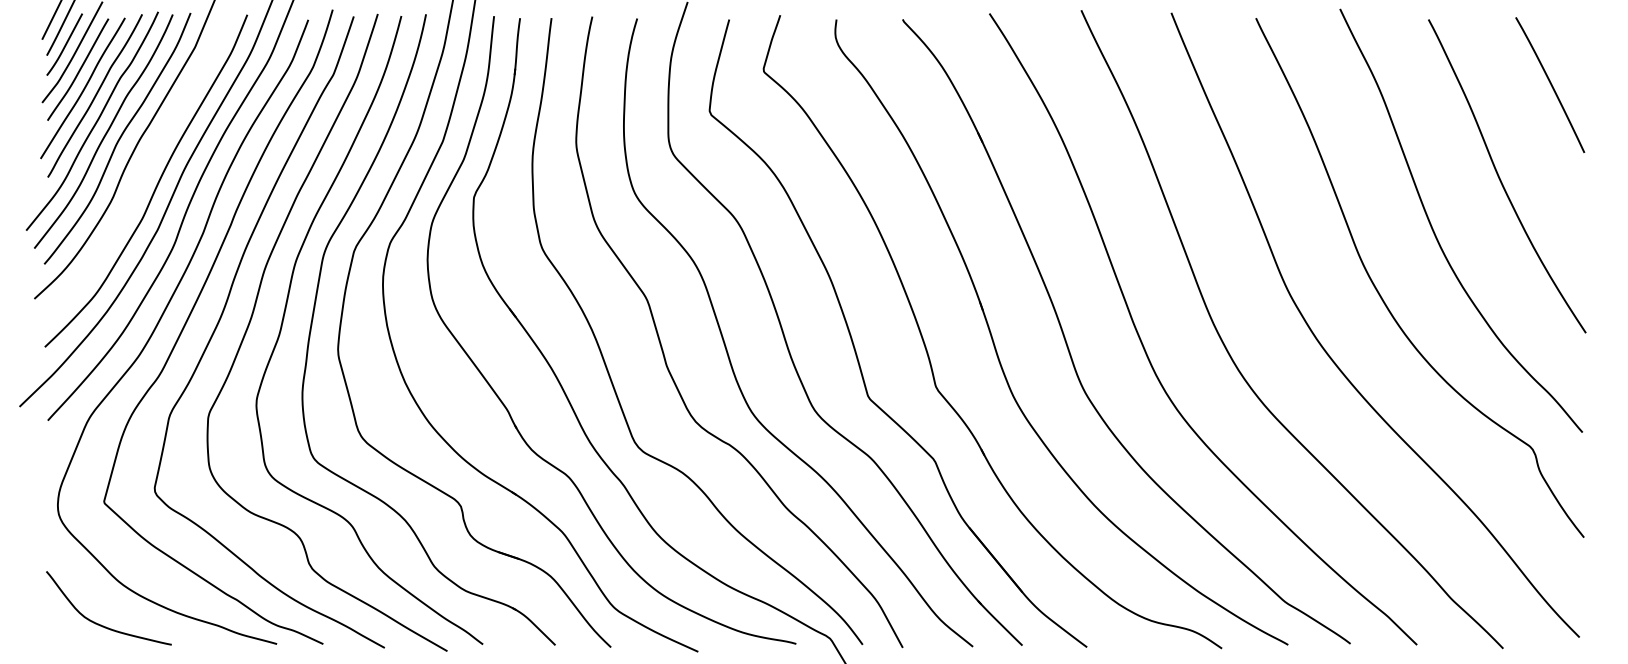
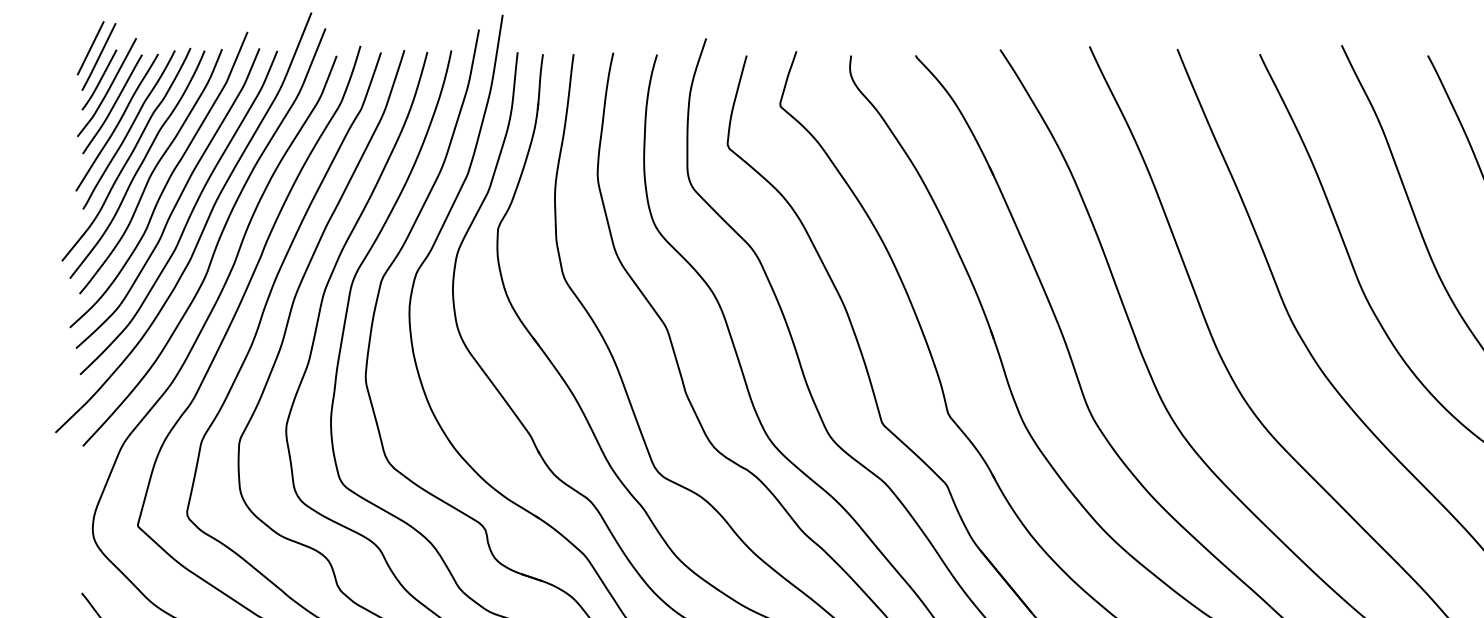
curve: (142, 171) -> (175, 203), added

